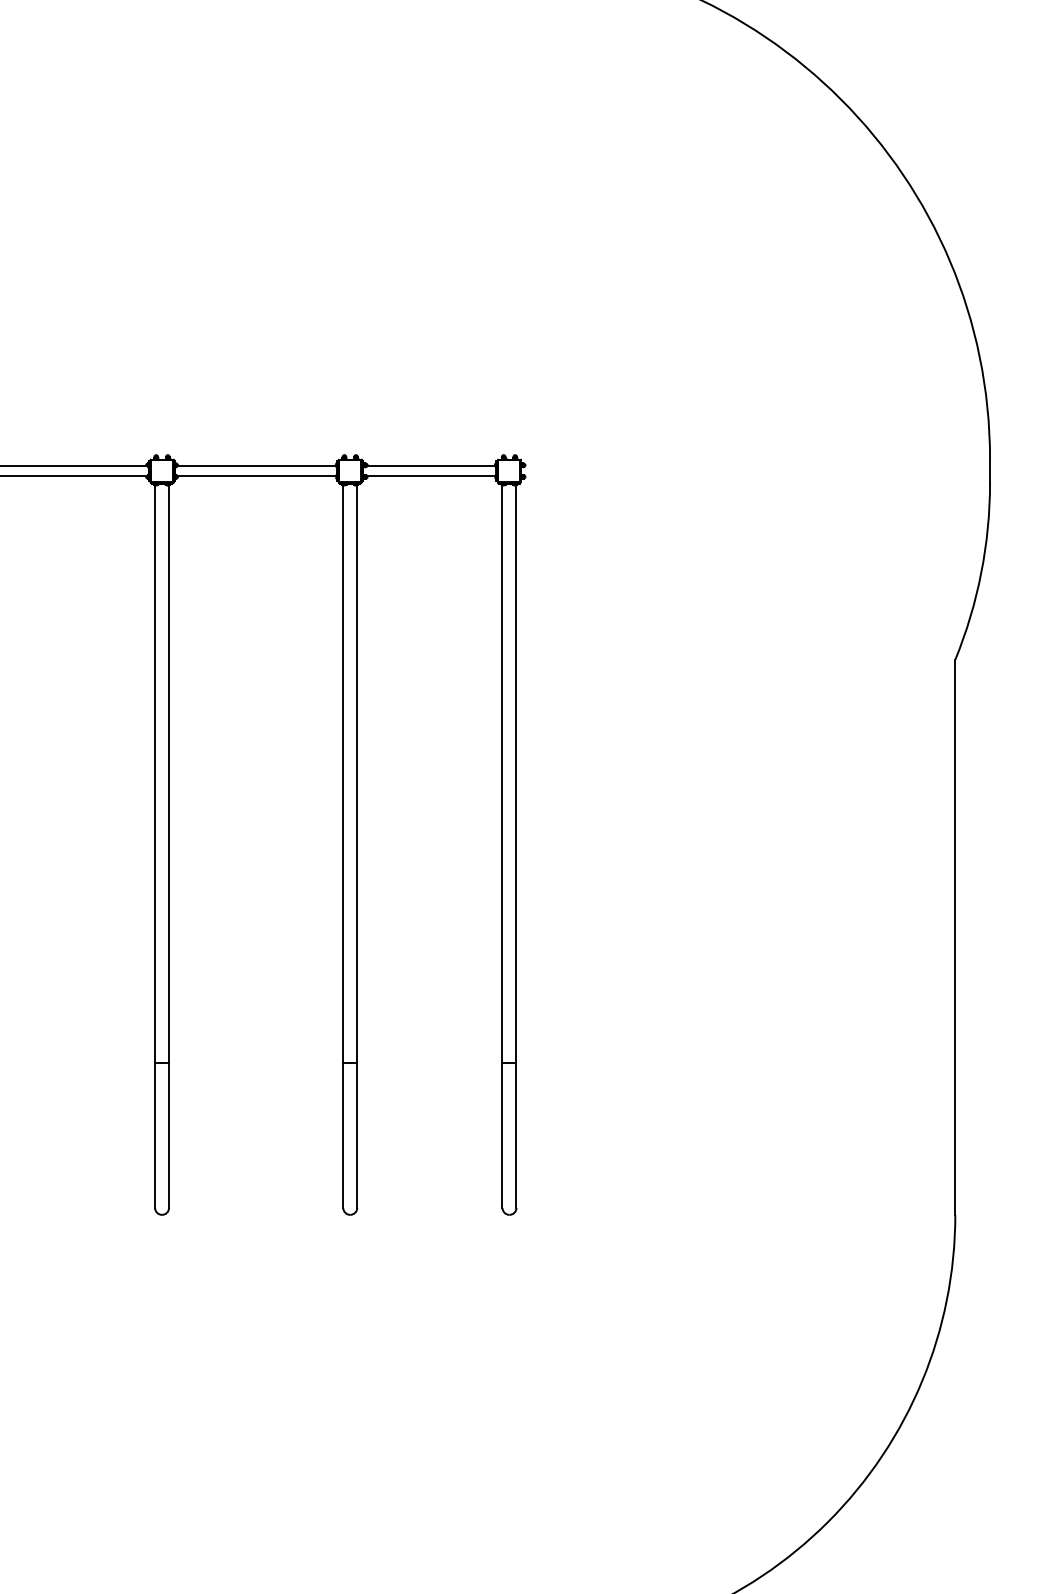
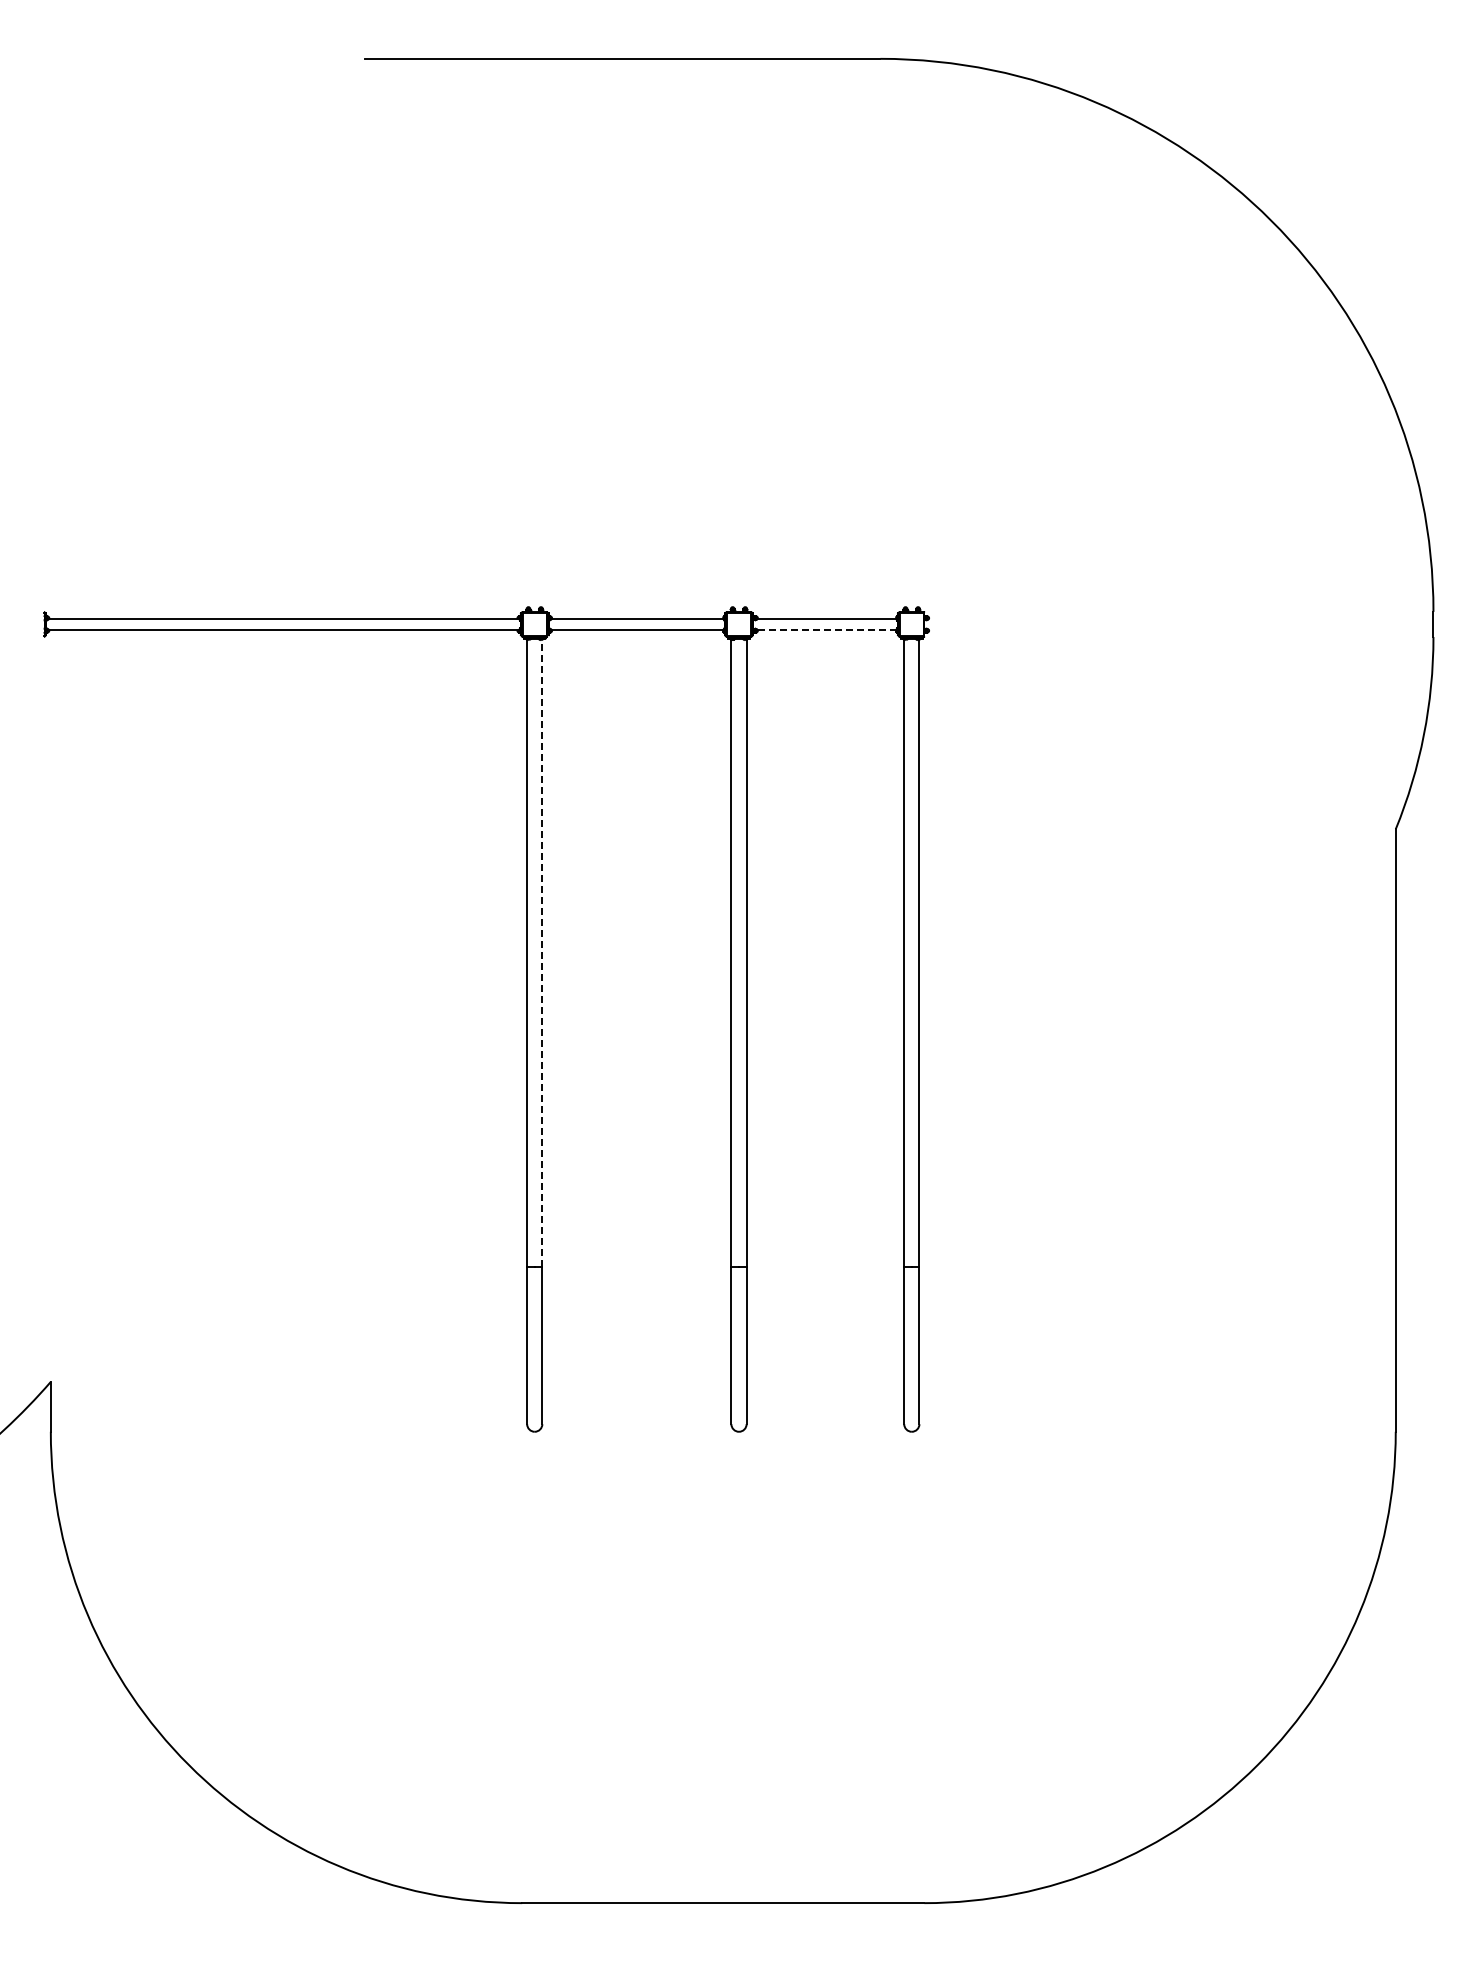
line: (431, 475) -> (827, 629), solid -> dashed
line: (169, 774) -> (542, 953), solid -> dashed

